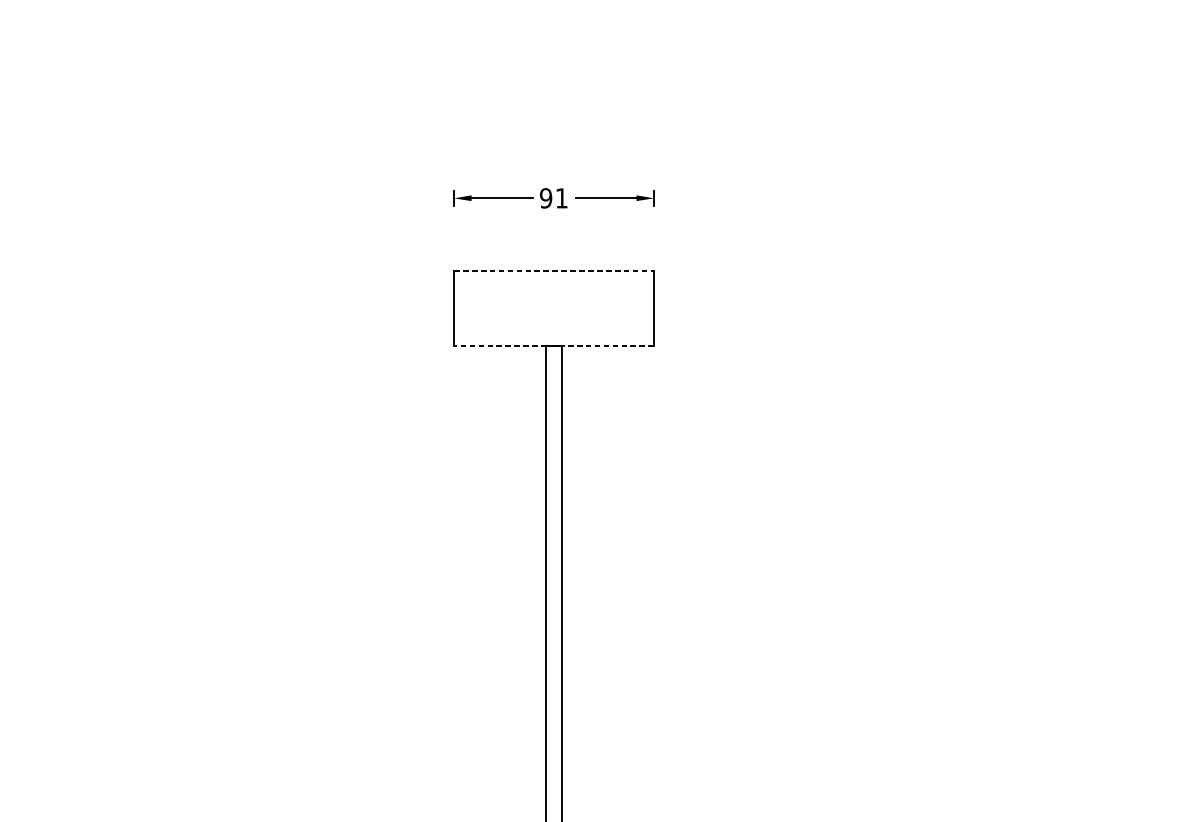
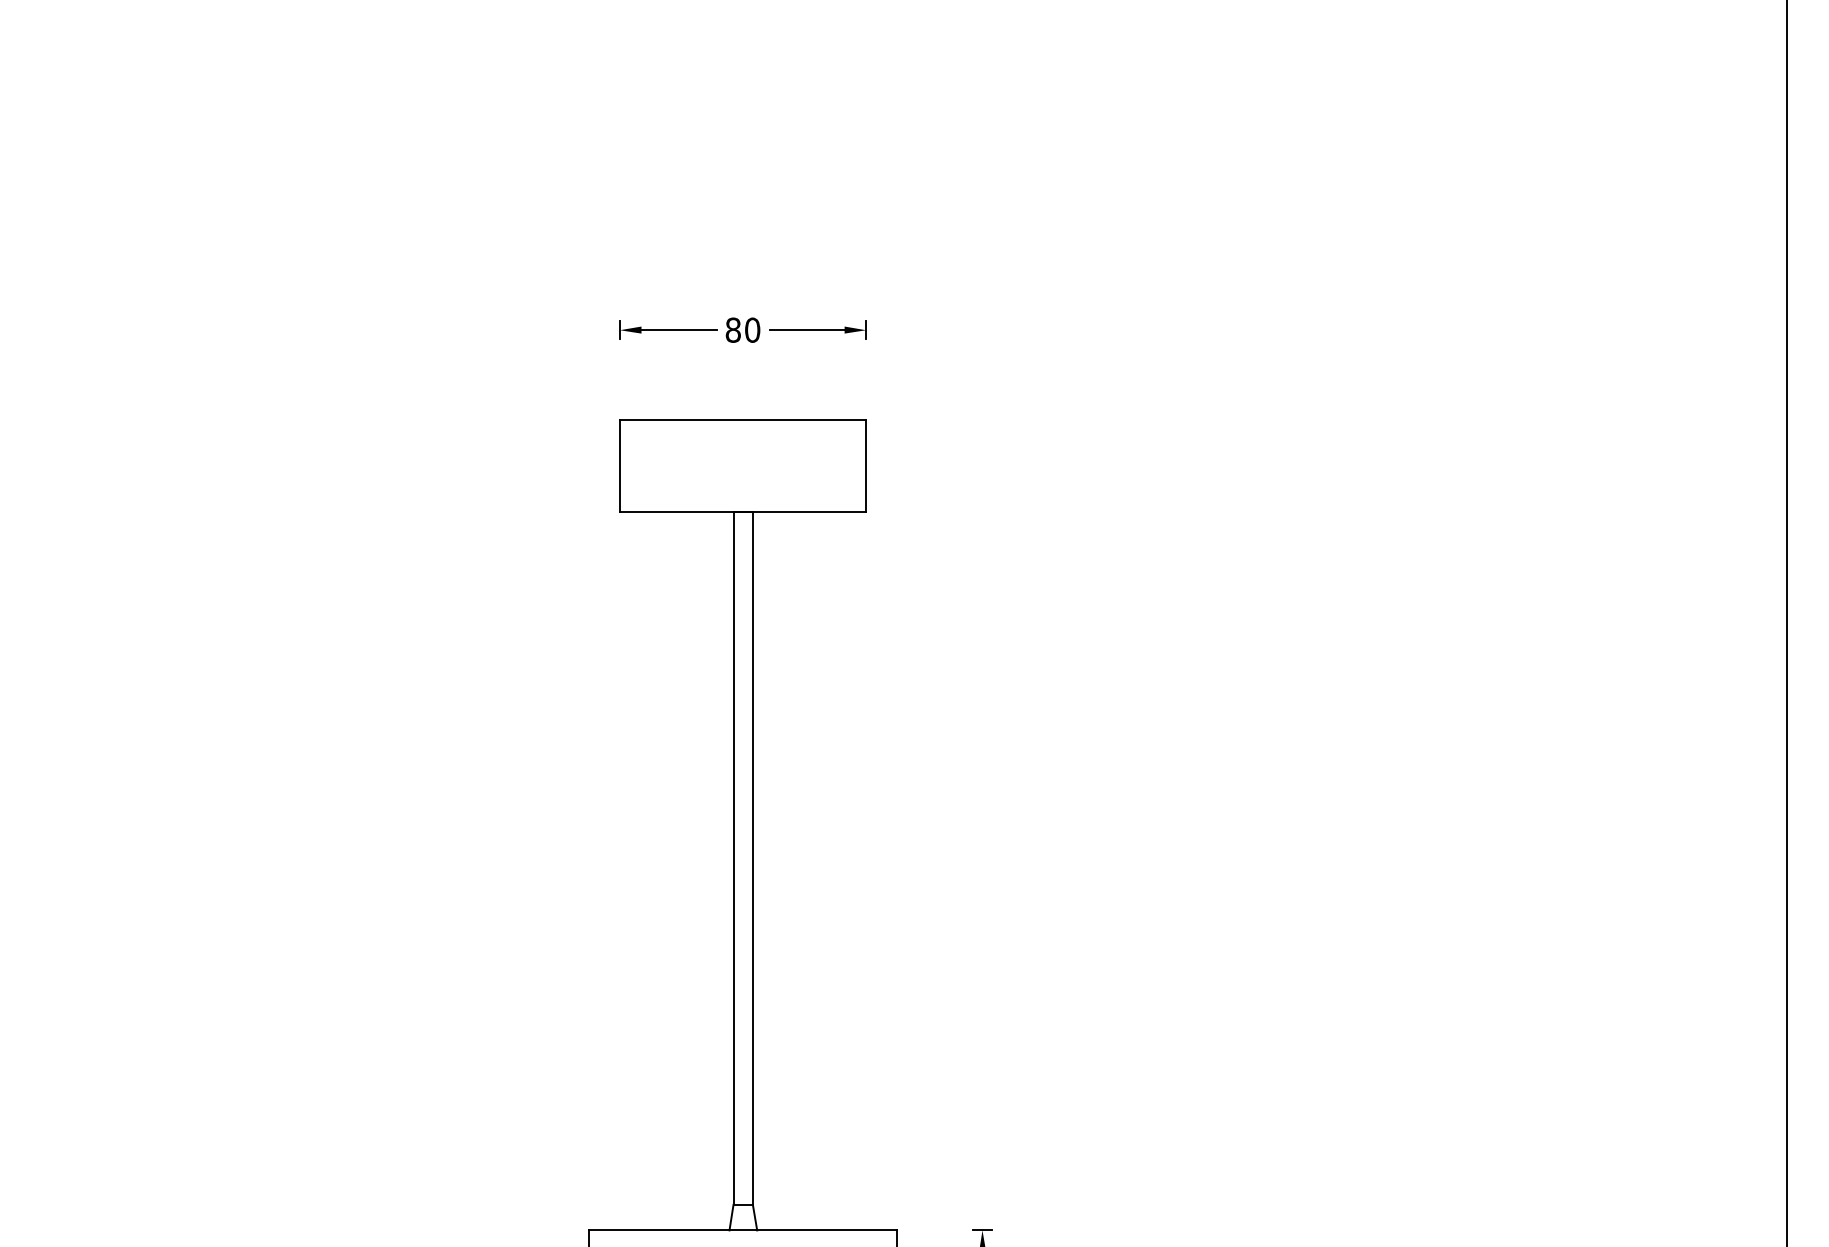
text: (553, 197) -> (742, 329), 91 -> 80
line: (554, 270) -> (743, 419), dashed -> solid
line: (553, 346) -> (742, 512), dashed -> solid

